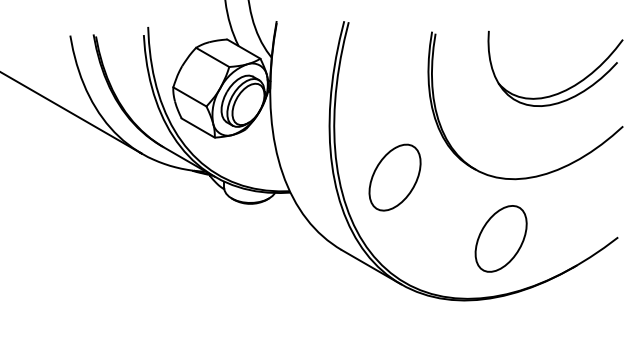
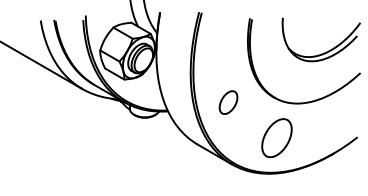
part: (394, 177) -> (228, 102), size x0.6
part: (500, 239) -> (276, 138), moved

